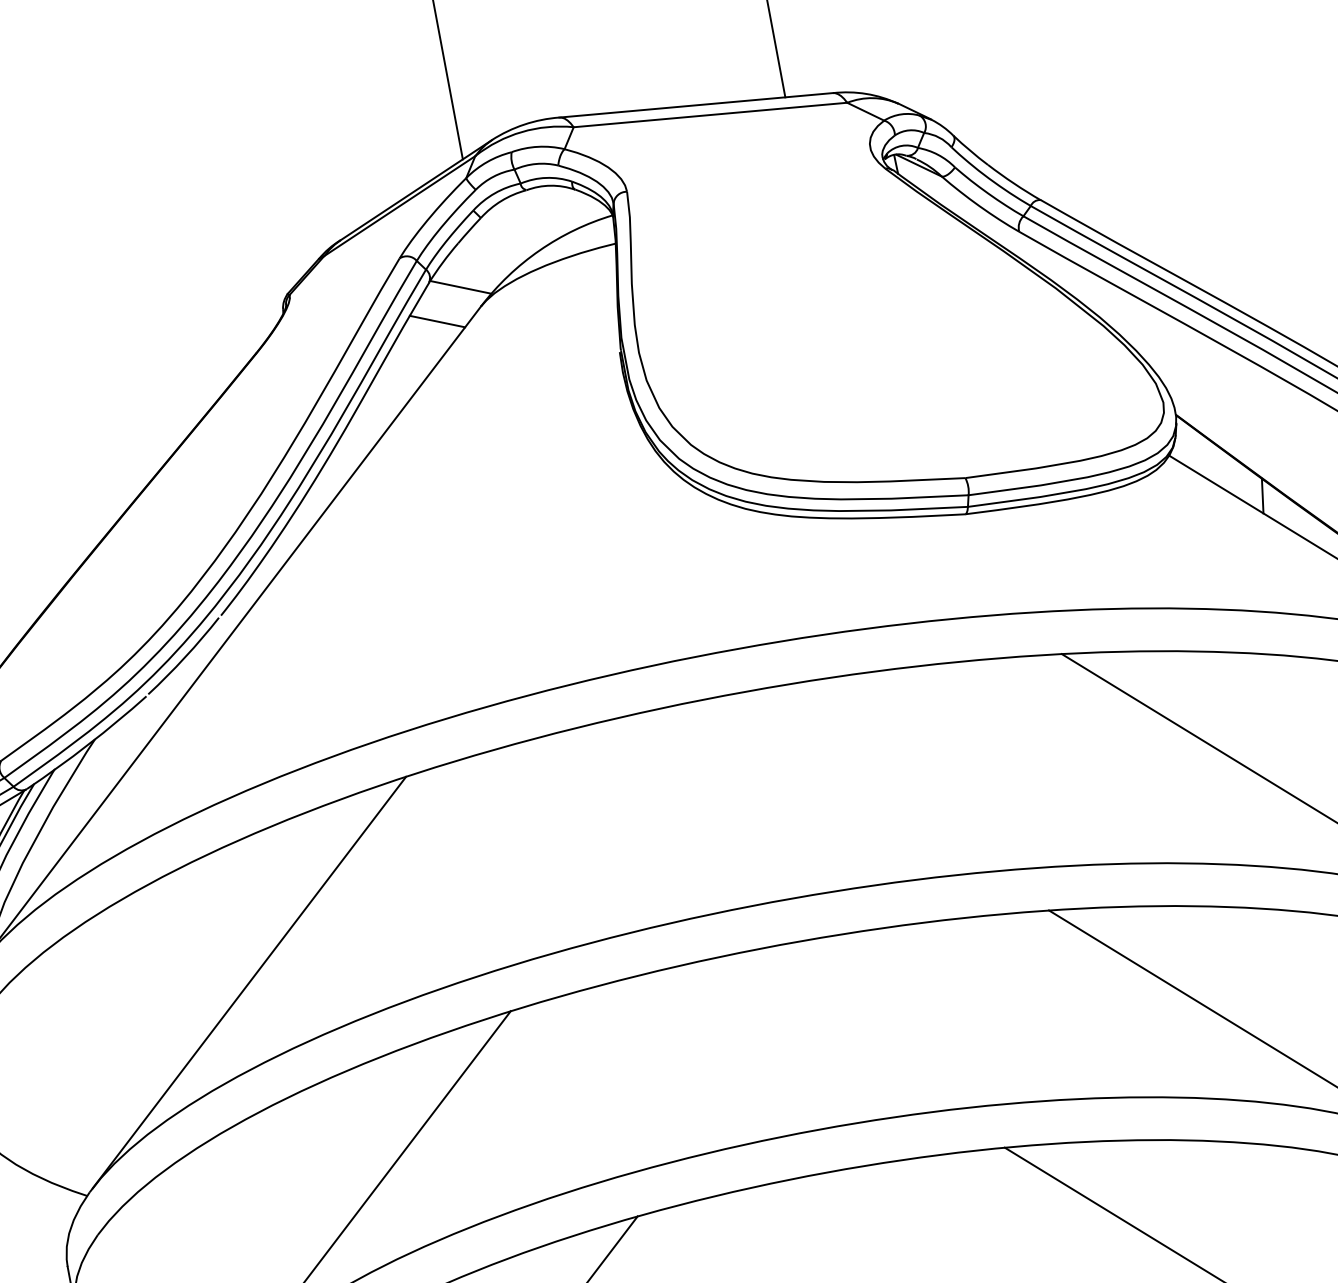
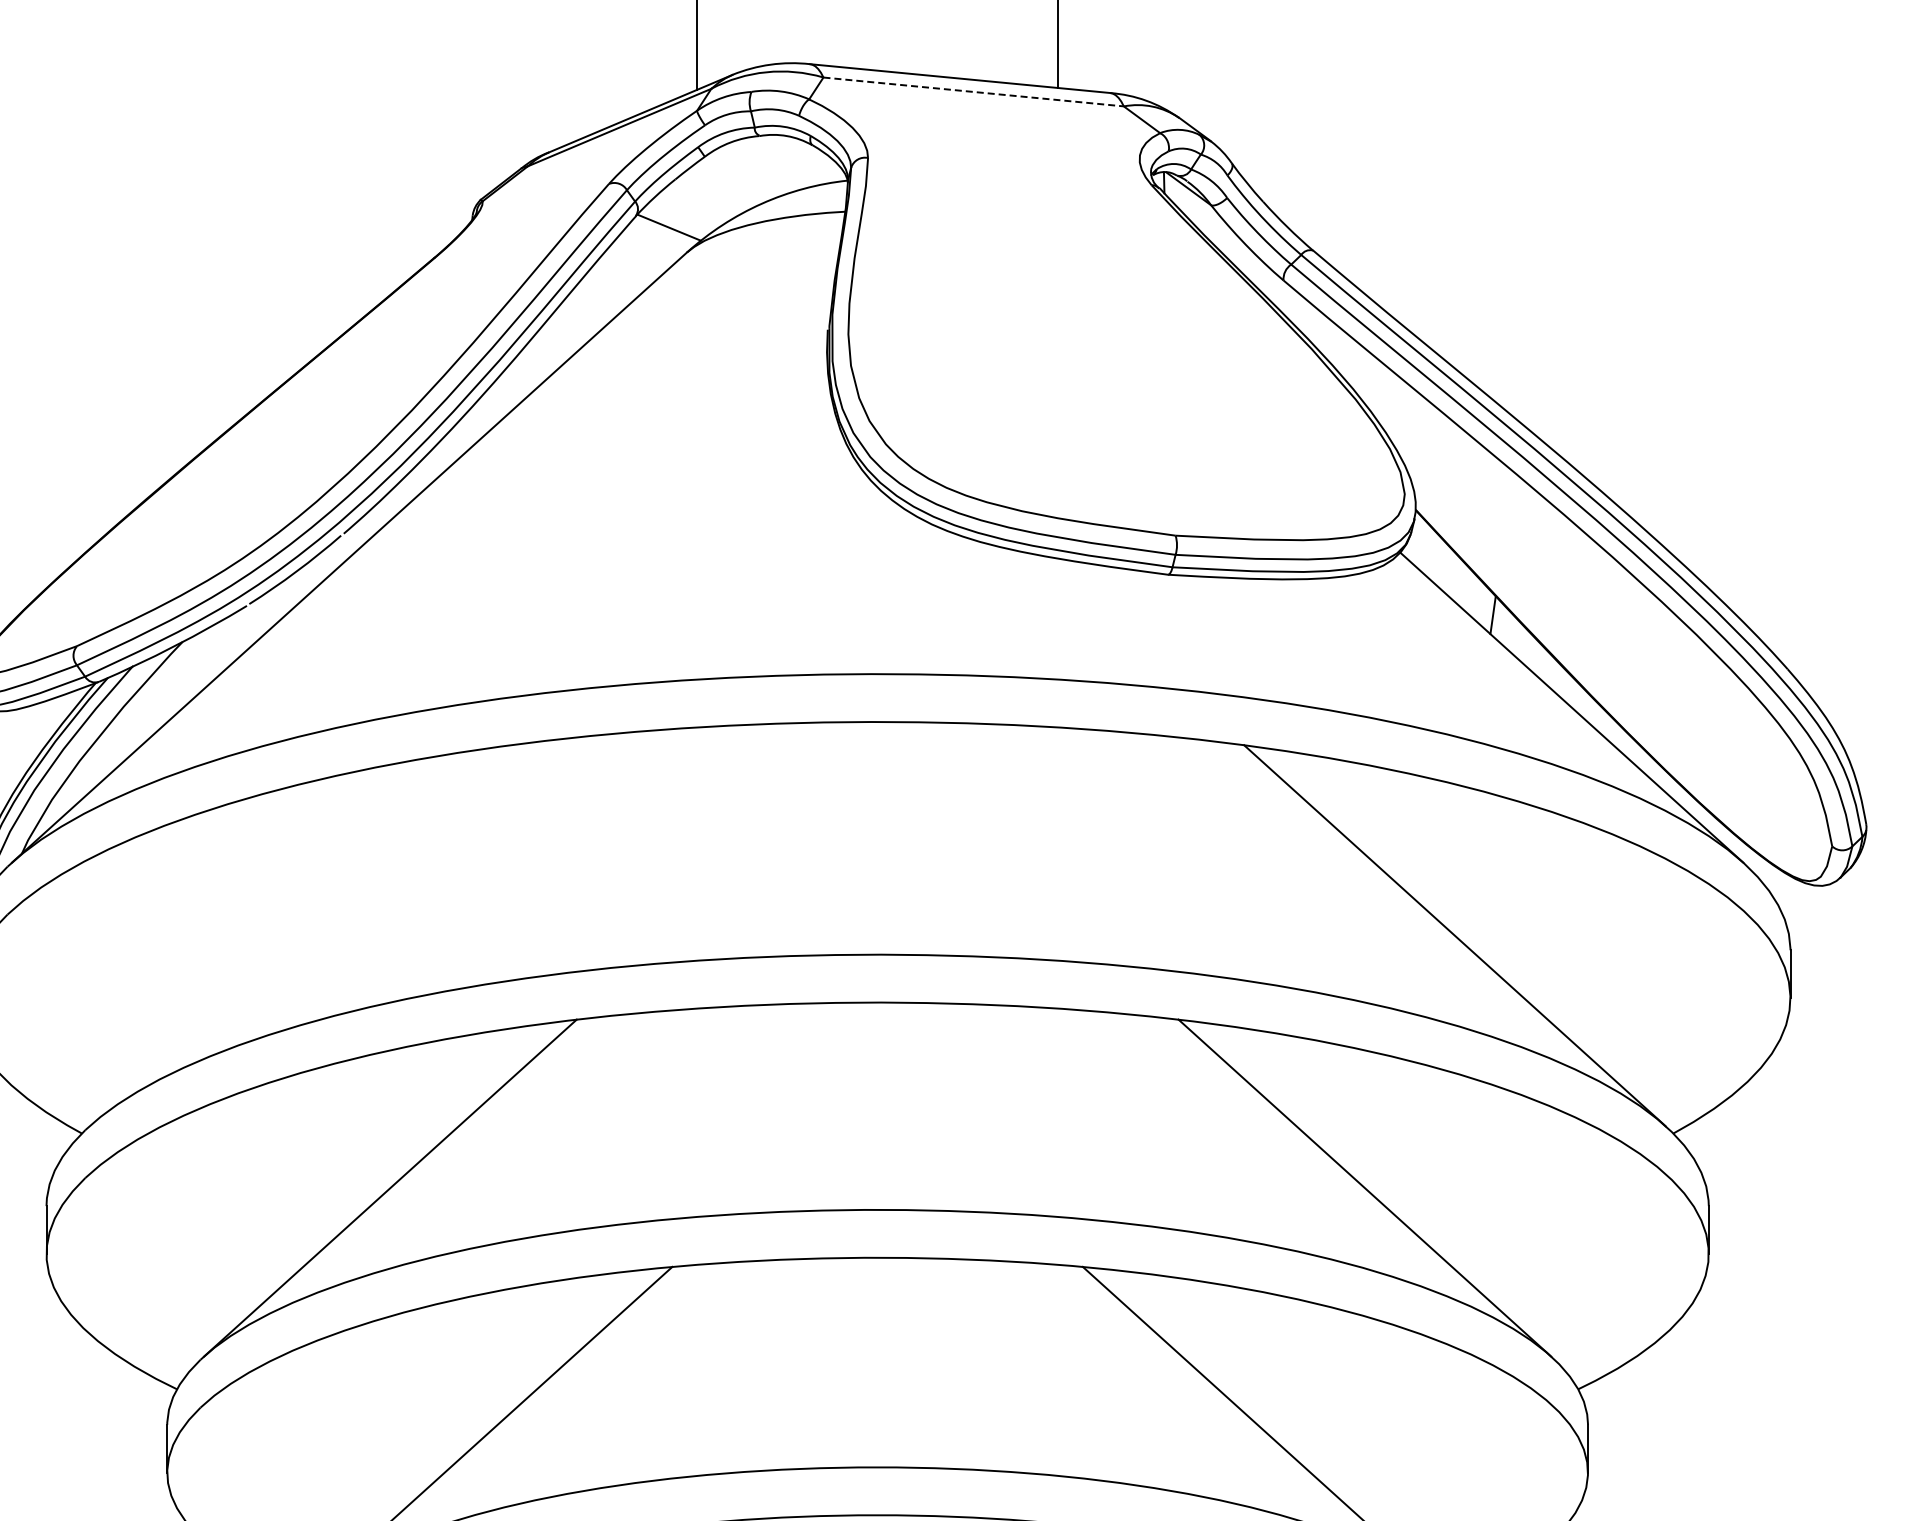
line: (710, 114) -> (973, 91), solid -> dashed
line: (436, 321) -> (636, 259), removed
line: (249, 982) -> (300, 935), removed

